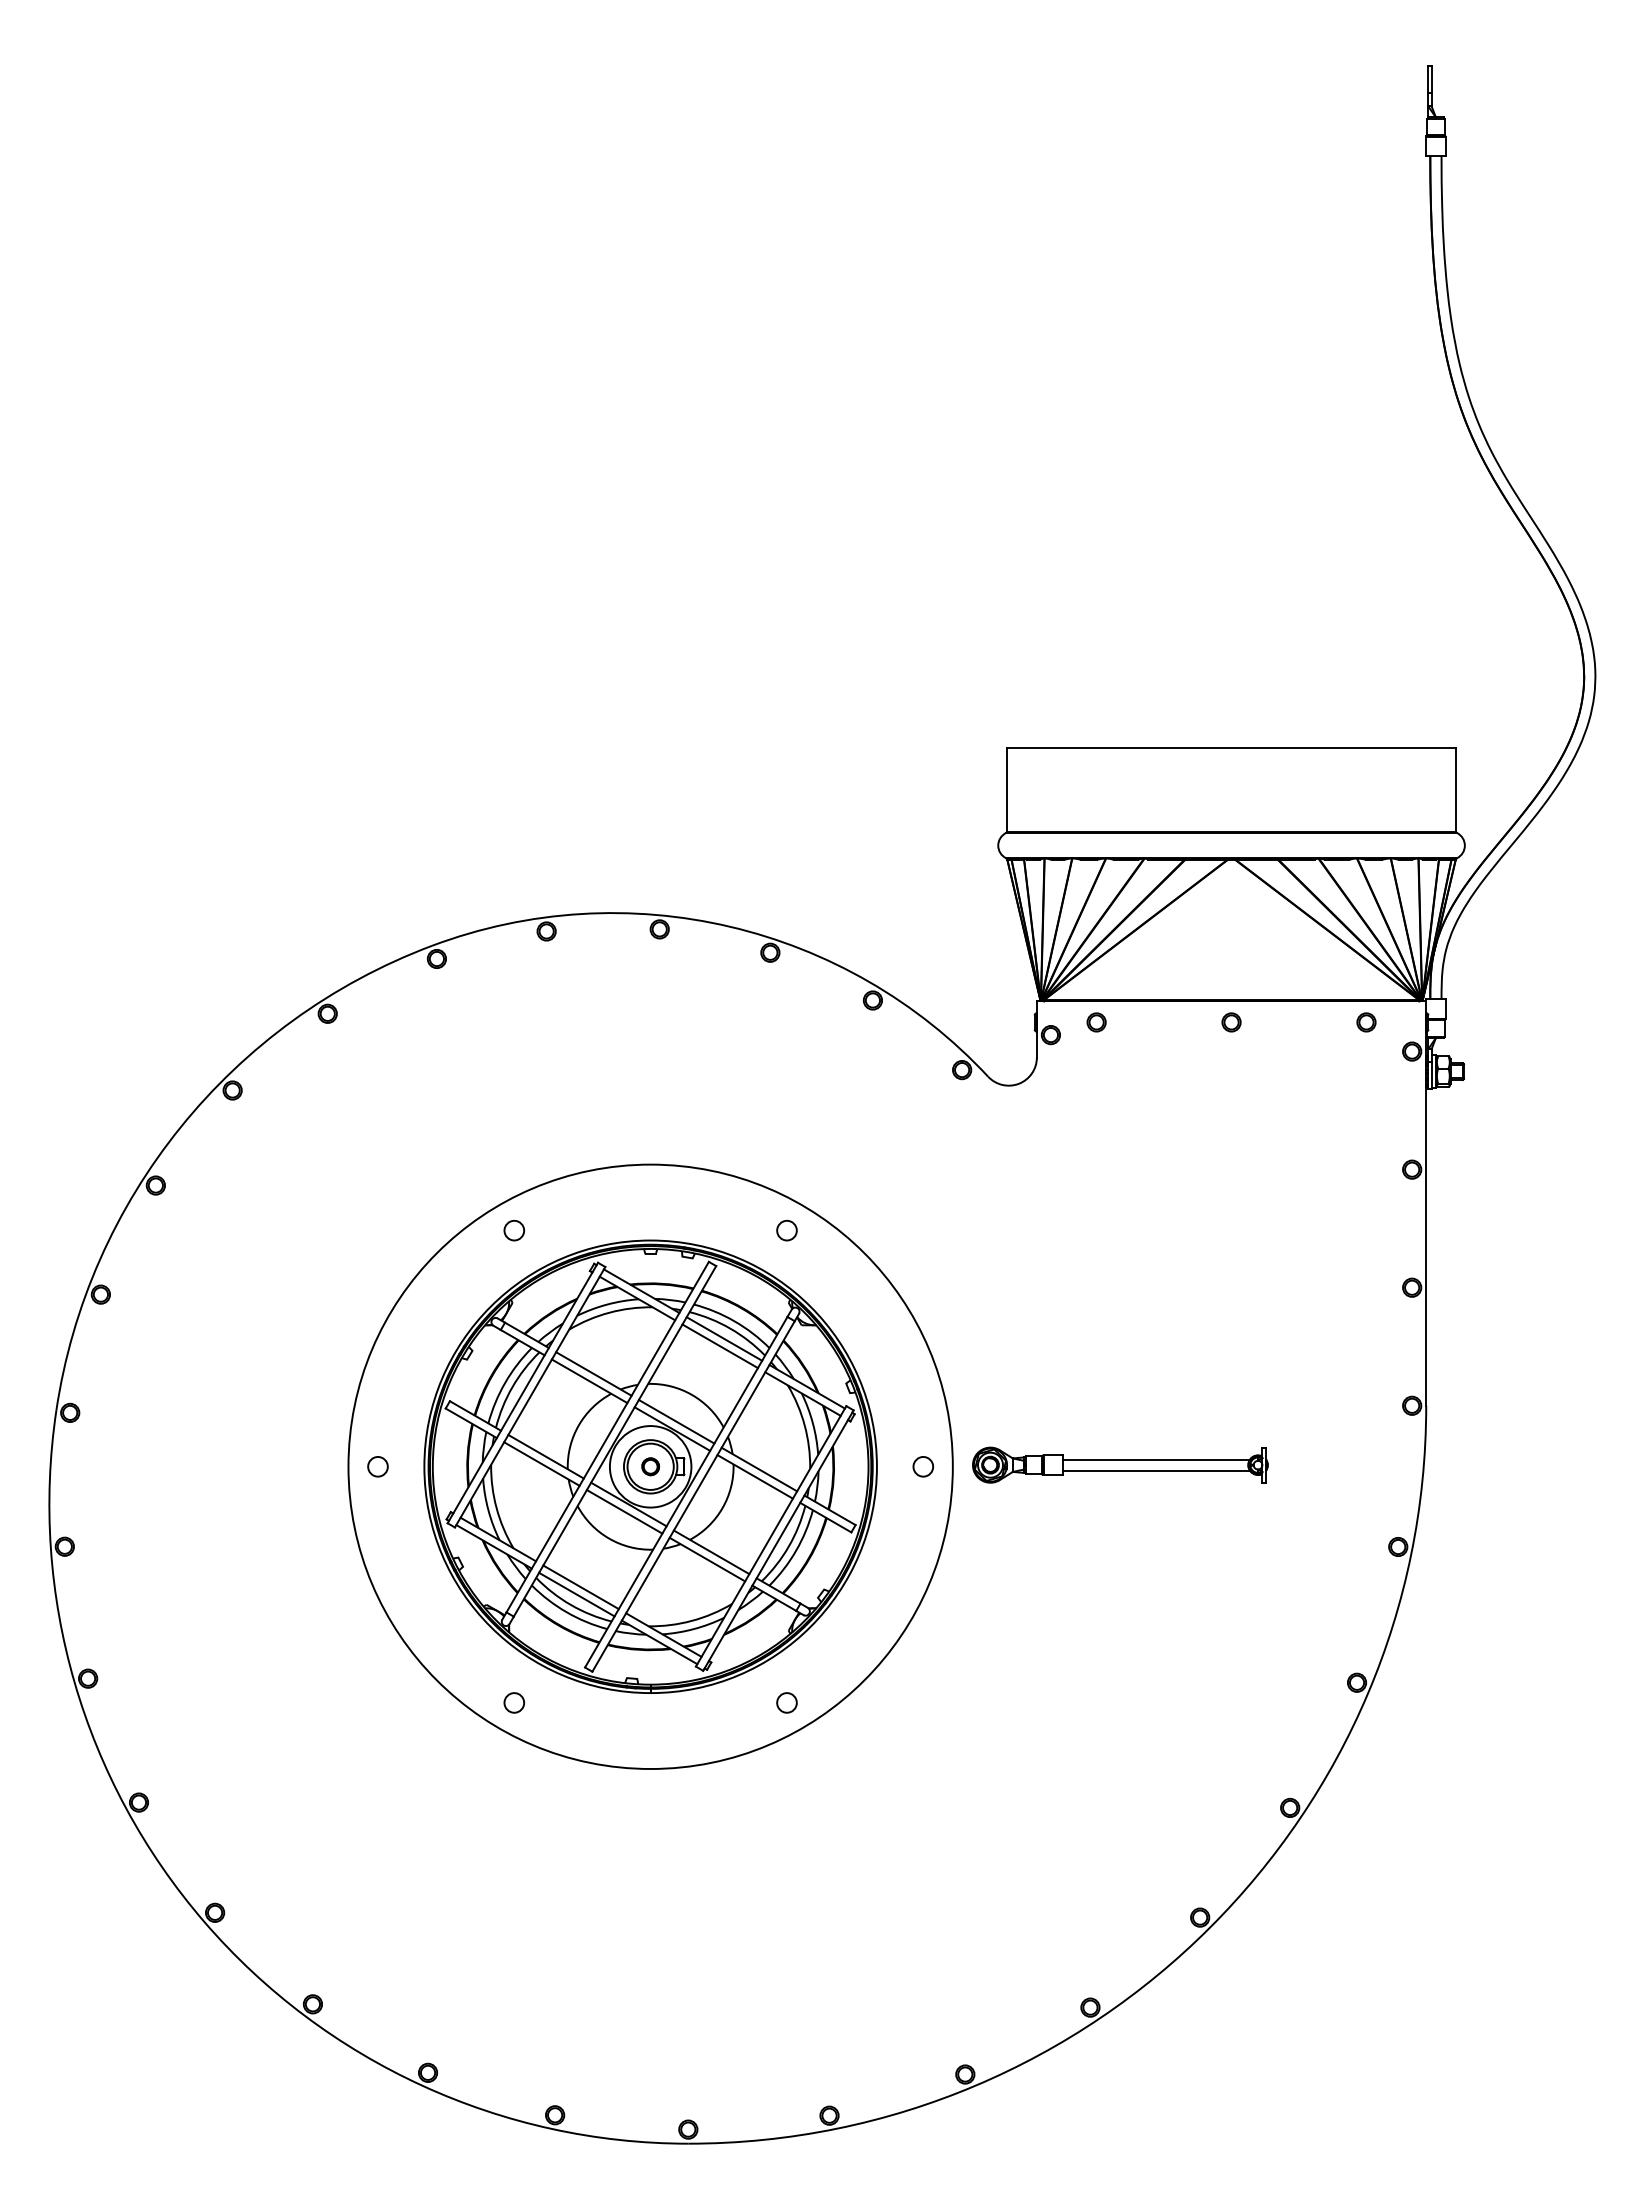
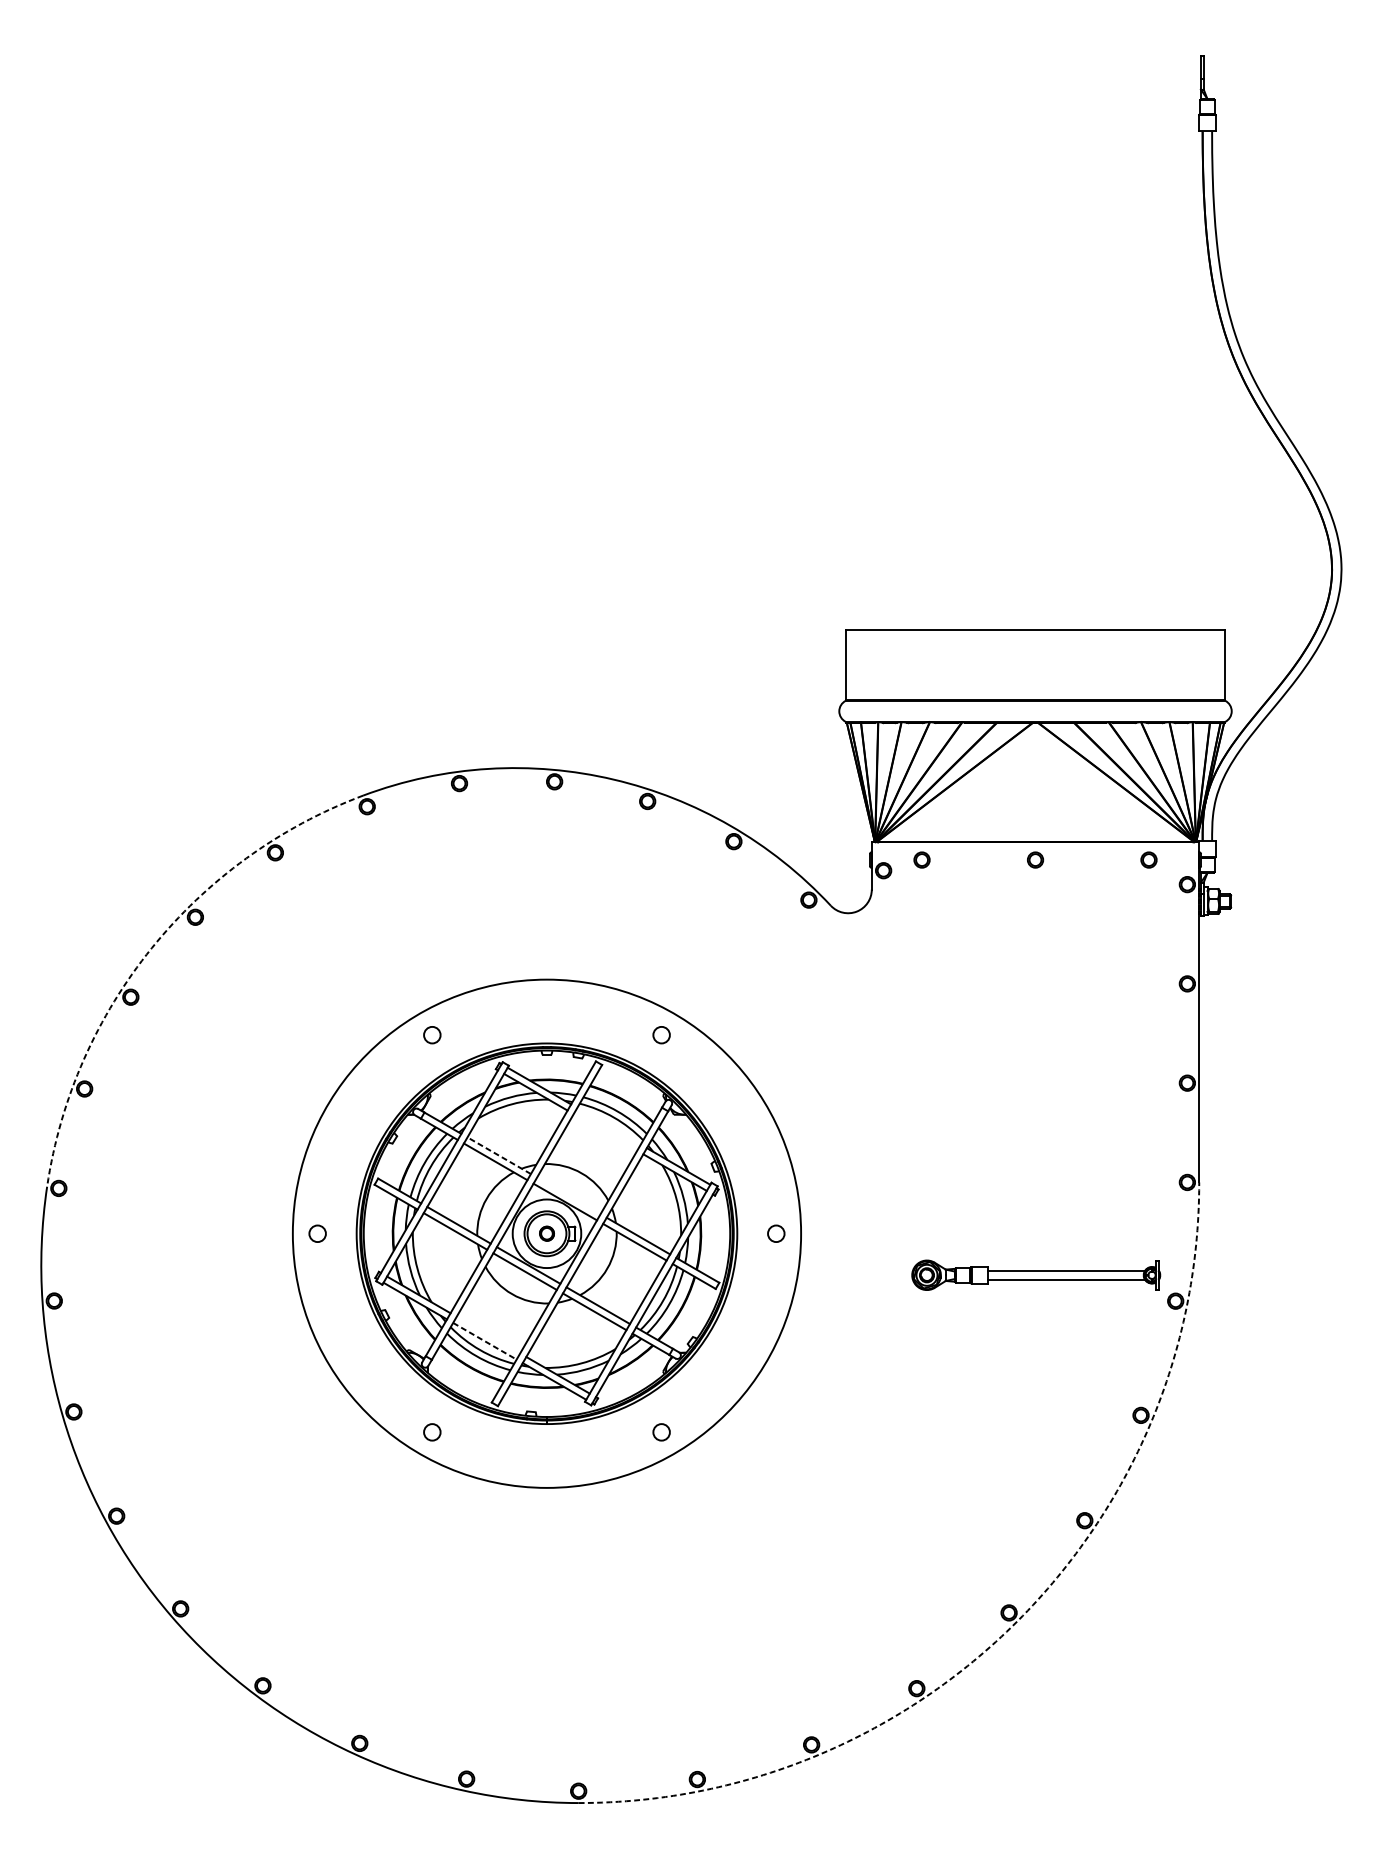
arc: (180, 1127) -> (151, 948), solid -> dashed
line: (724, 1338) -> (609, 1125), removed
line: (719, 1346) -> (604, 1132), removed
line: (593, 1373) -> (498, 1155), solid -> dashed
line: (676, 1421) -> (568, 1195), removed
part: (1120, 1464) -> (1036, 1274), moved
line: (580, 1587) -> (487, 1335), removed
line: (576, 1594) -> (484, 1341), solid -> dashed
arc: (1210, 1927) -> (1017, 1621), solid -> dashed

